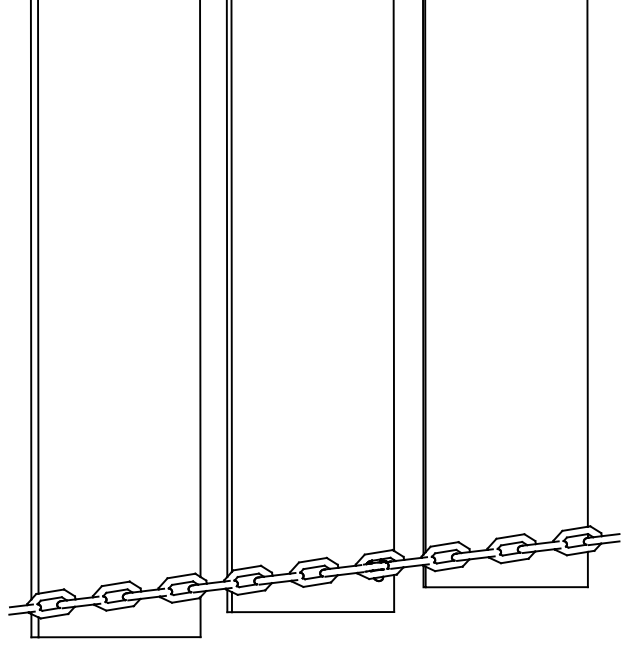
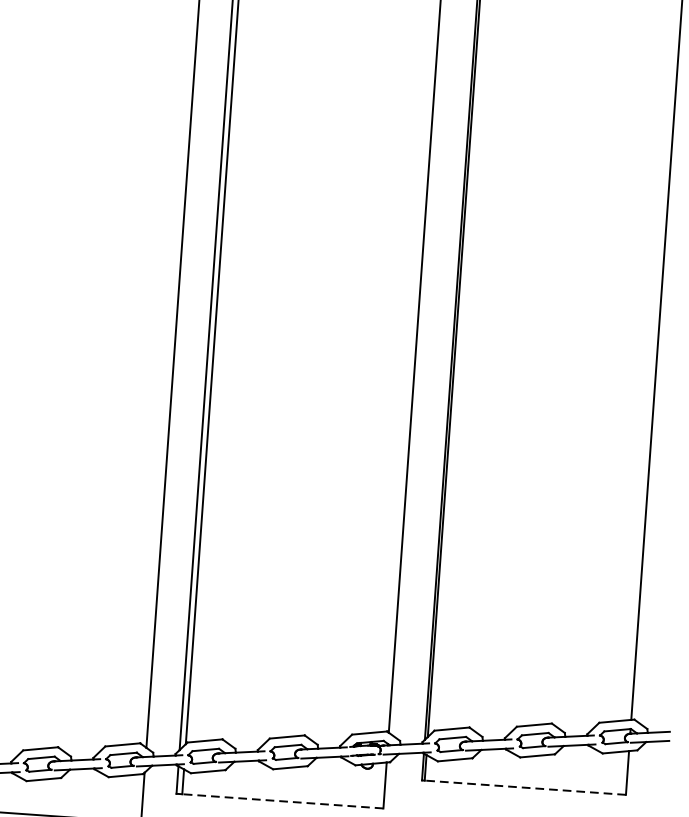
line: (506, 587) -> (524, 788), solid -> dashed
line: (312, 612) -> (282, 801), solid -> dashed

